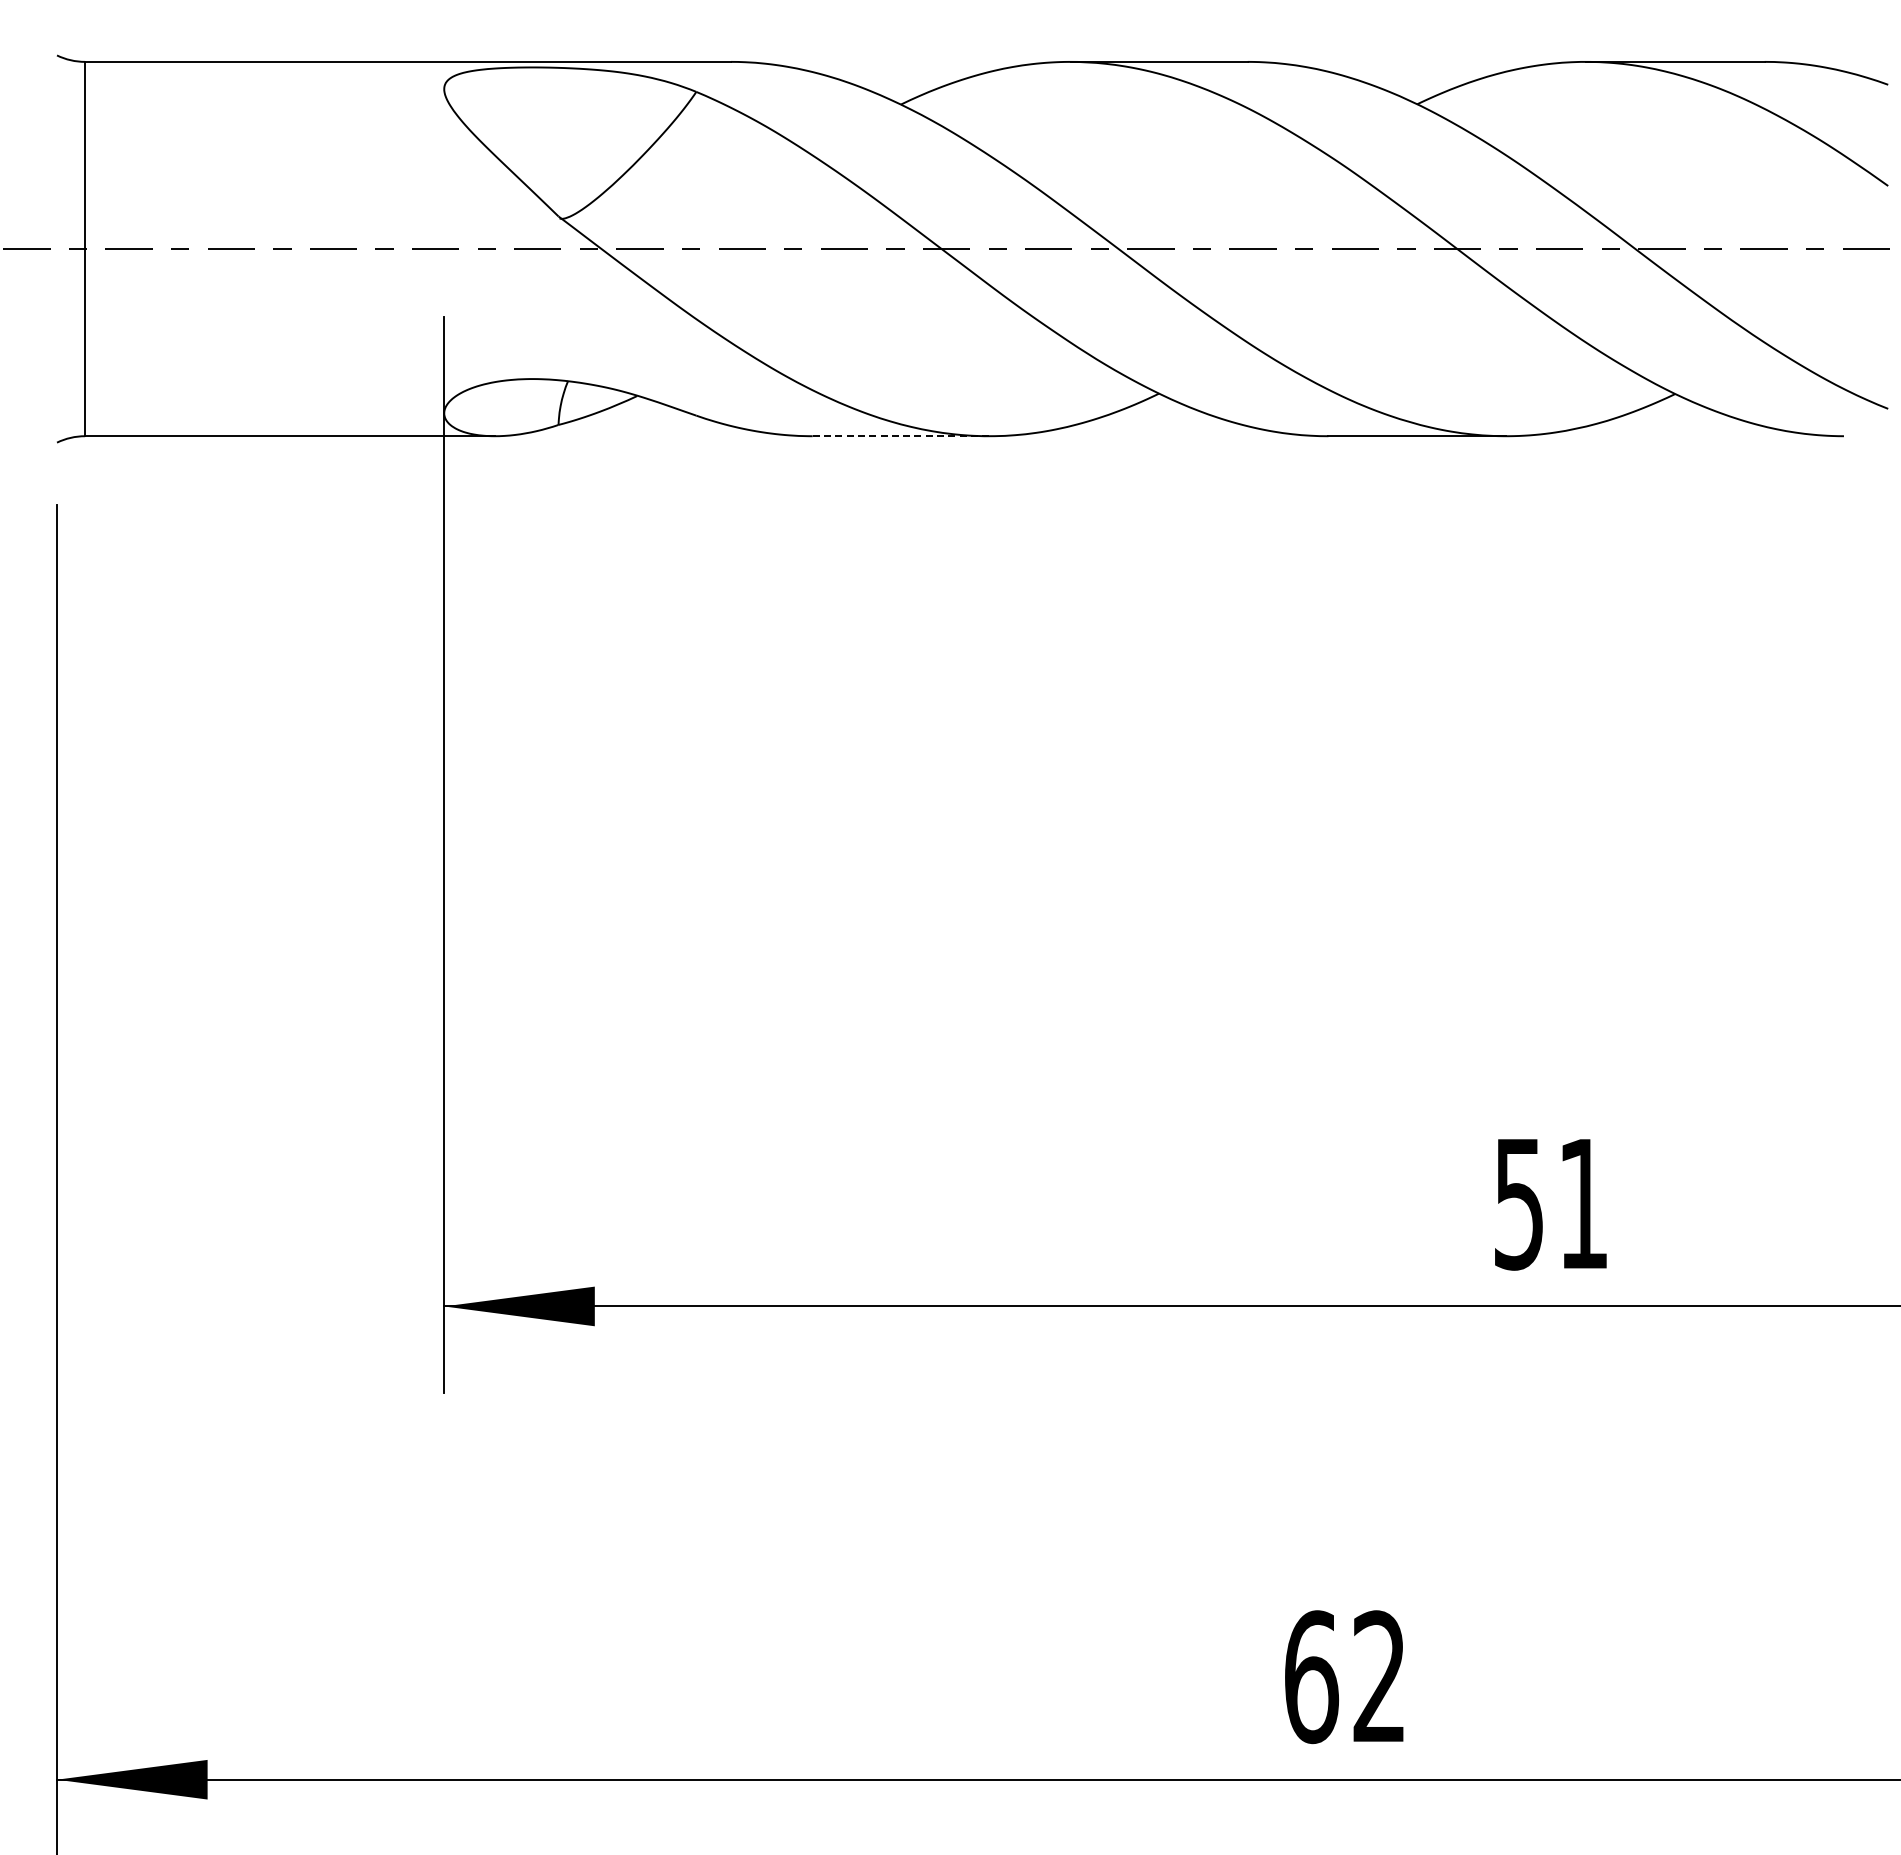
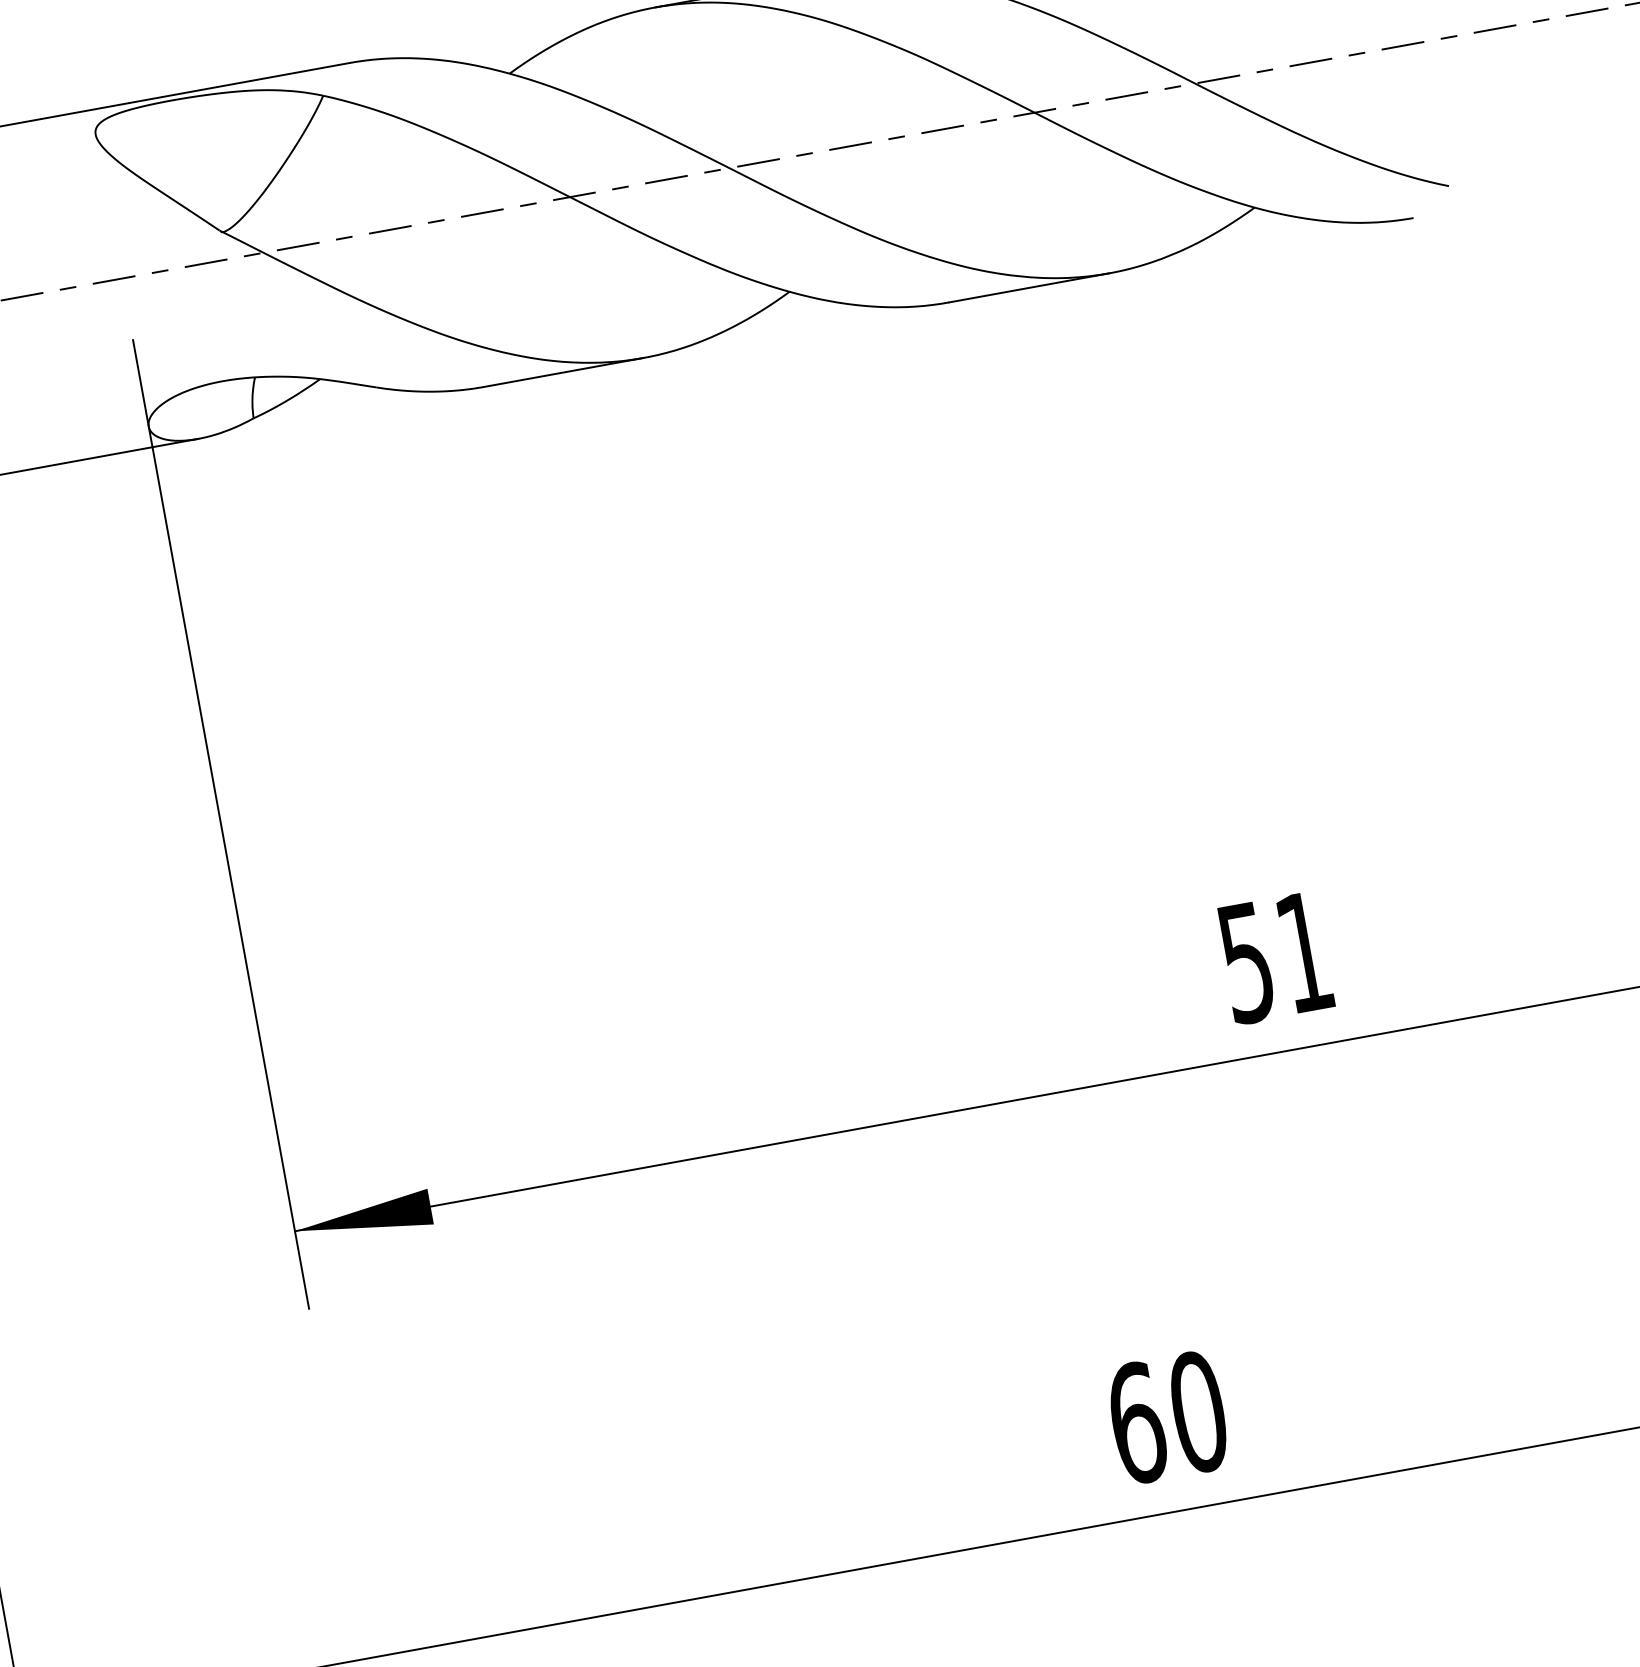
line: (901, 436) -> (564, 372), dashed -> solid
text: (1379, 1677) -> (1198, 1412), 62 -> 60

